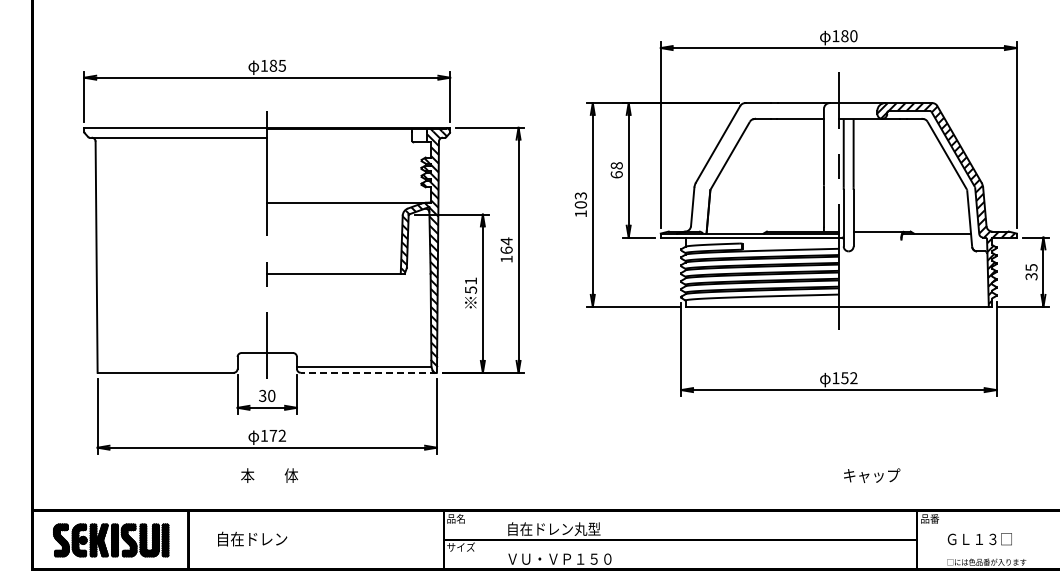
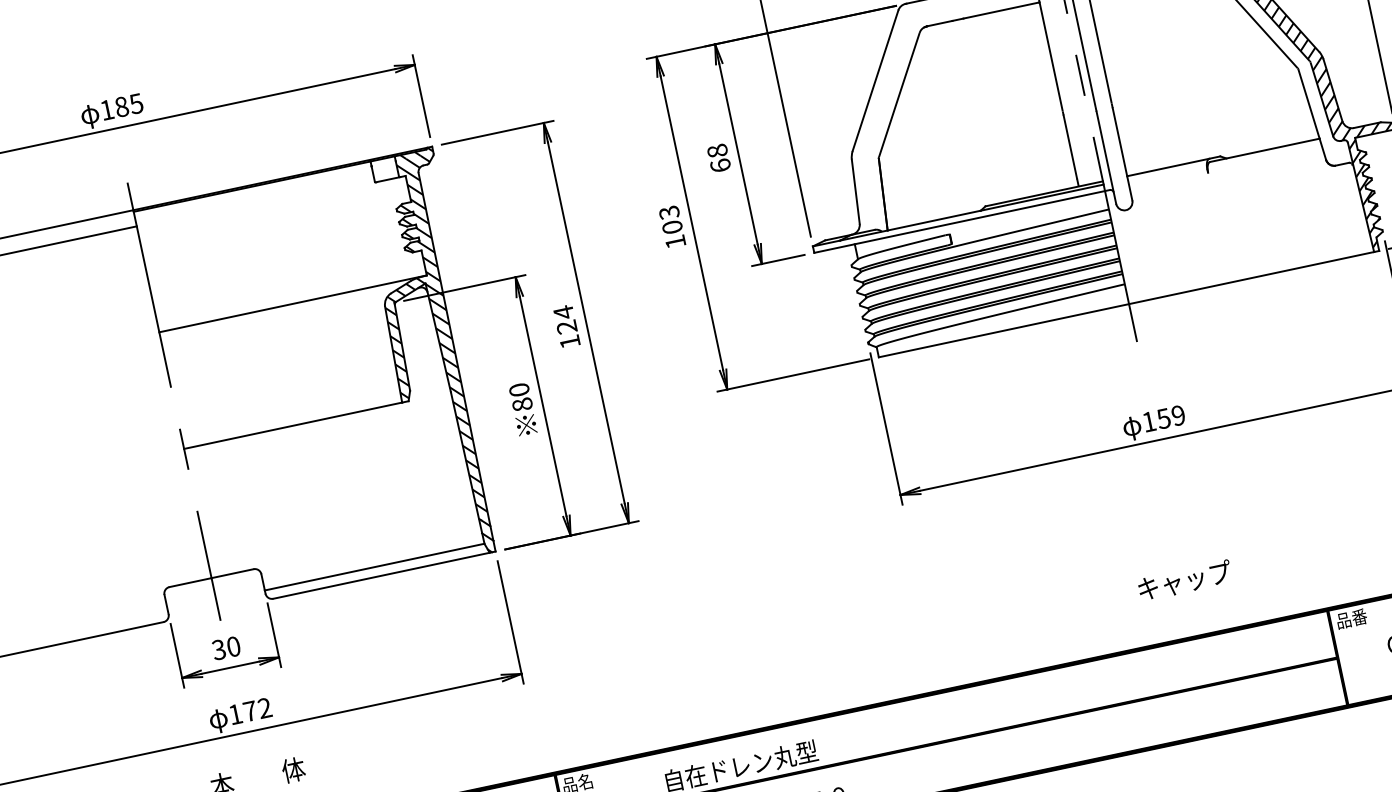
text: (506, 249) -> (566, 325), 164 -> 124
text: (471, 285) -> (521, 396), 51 -> 80
line: (368, 372) -> (383, 574), dashed -> solid
text: (853, 378) -> (1178, 416), 152 -> 159
text: (872, 475) -> (1185, 580), moved

